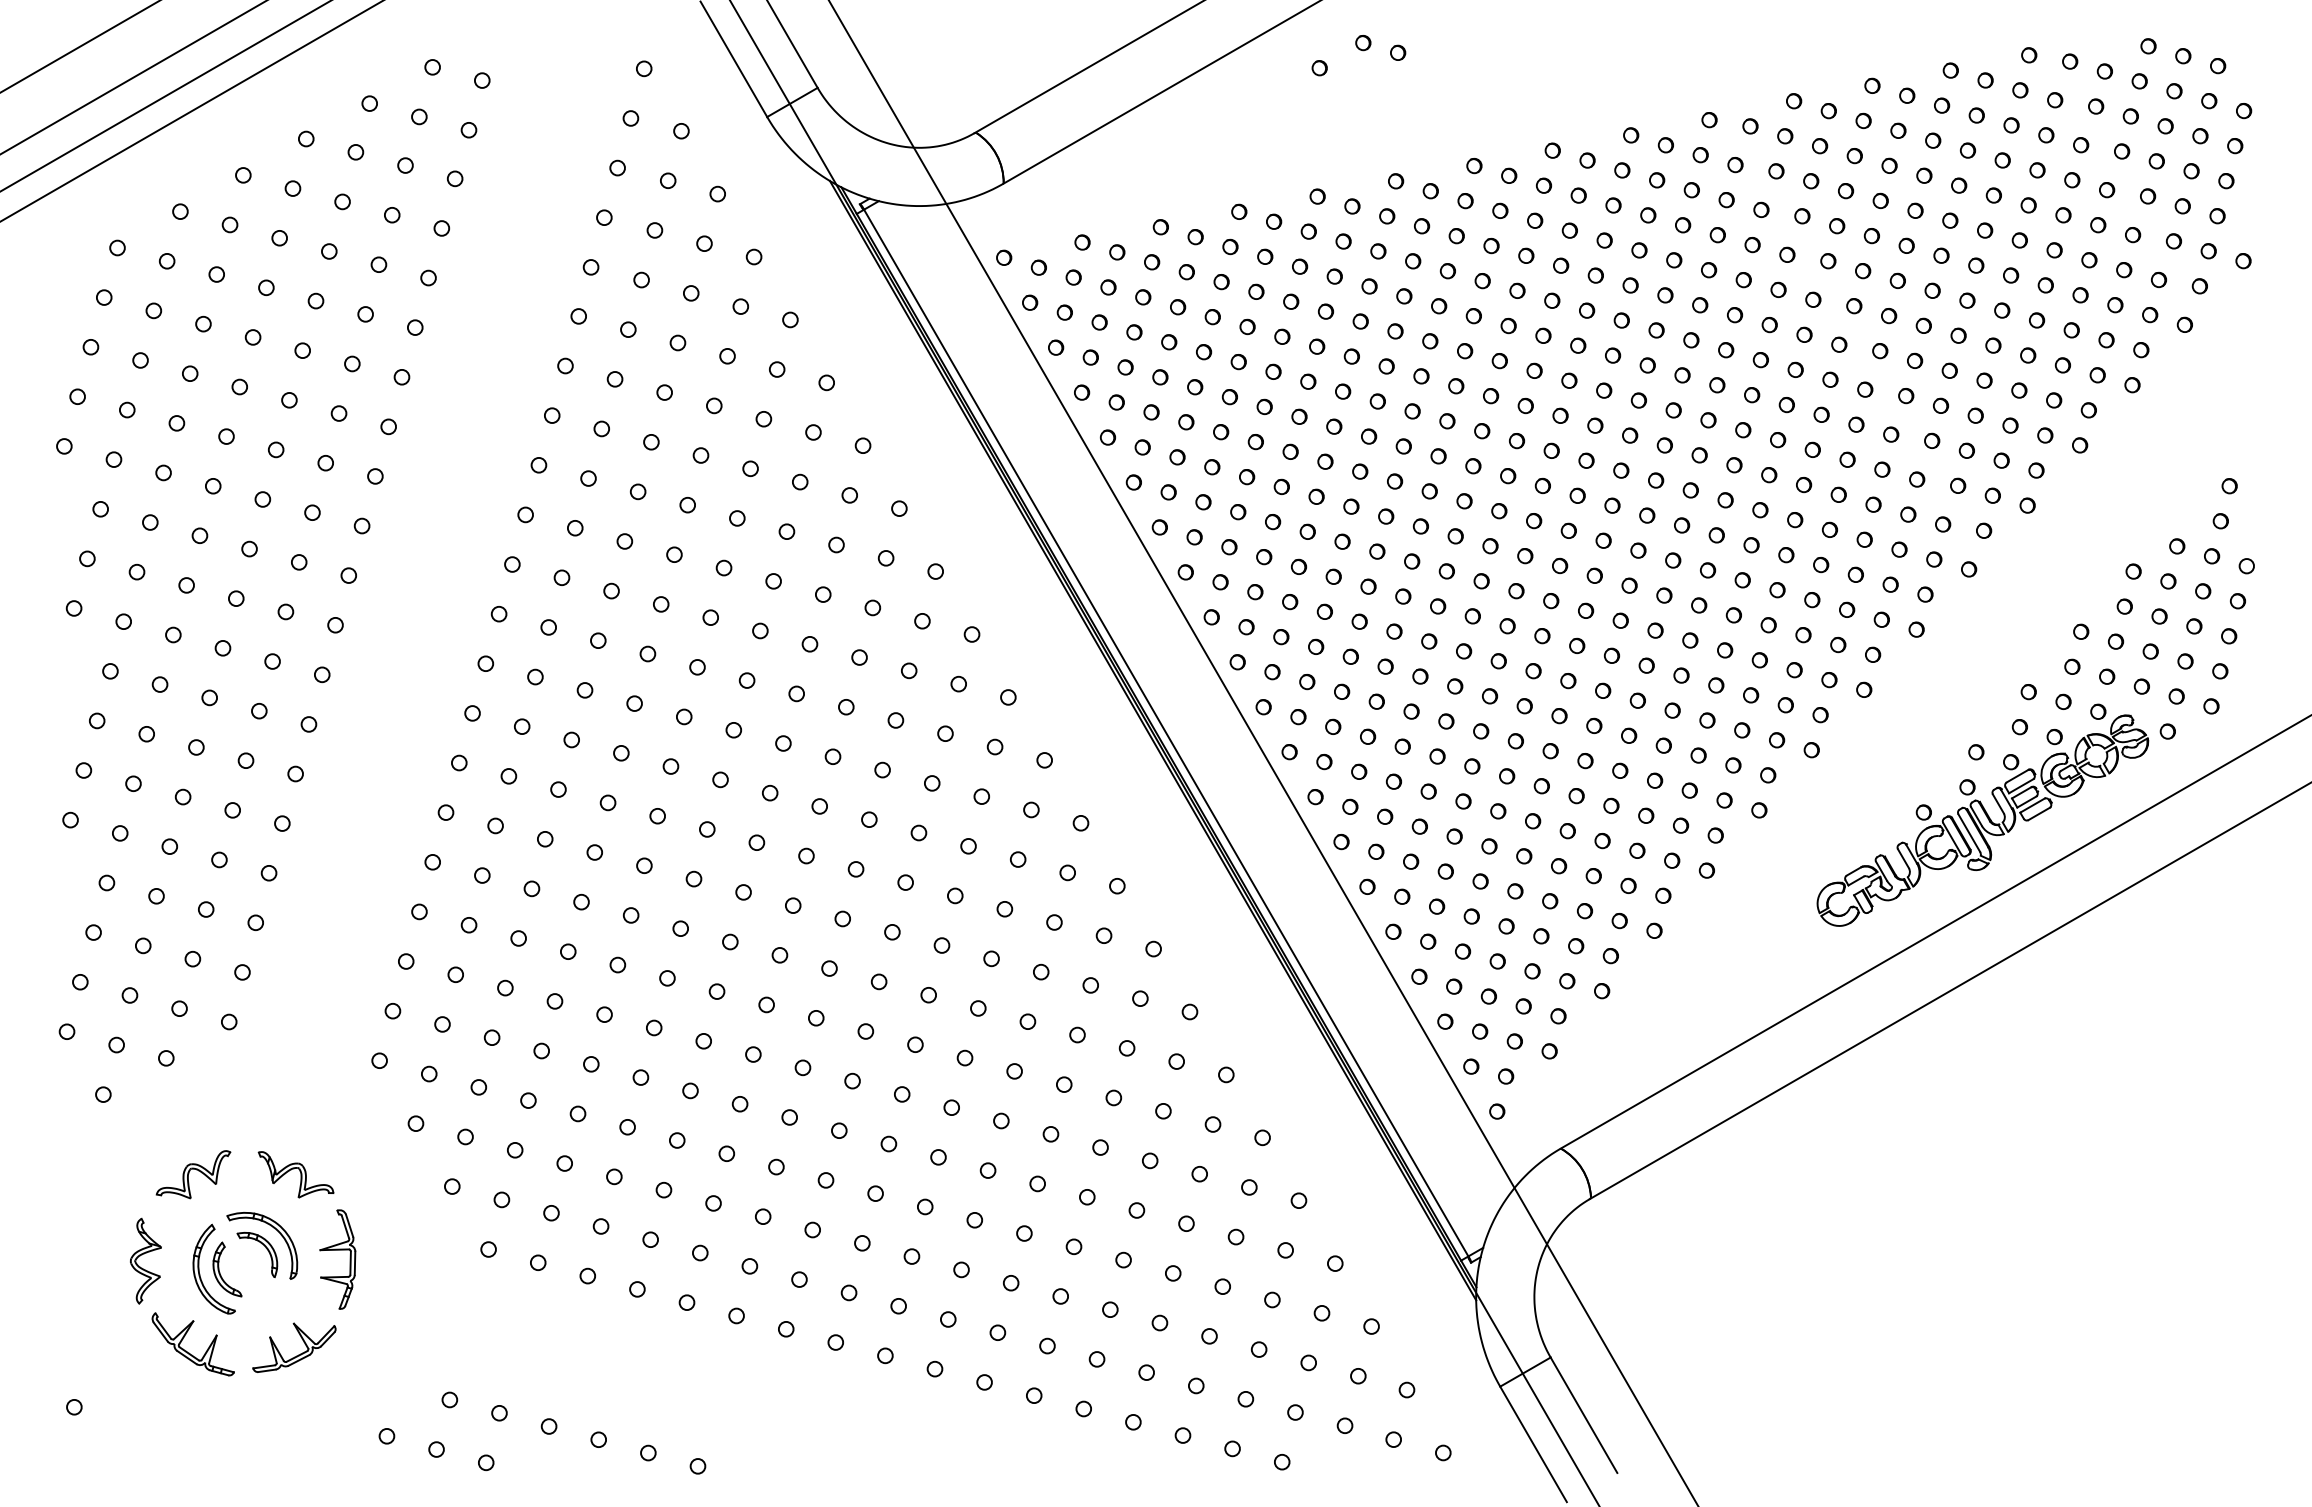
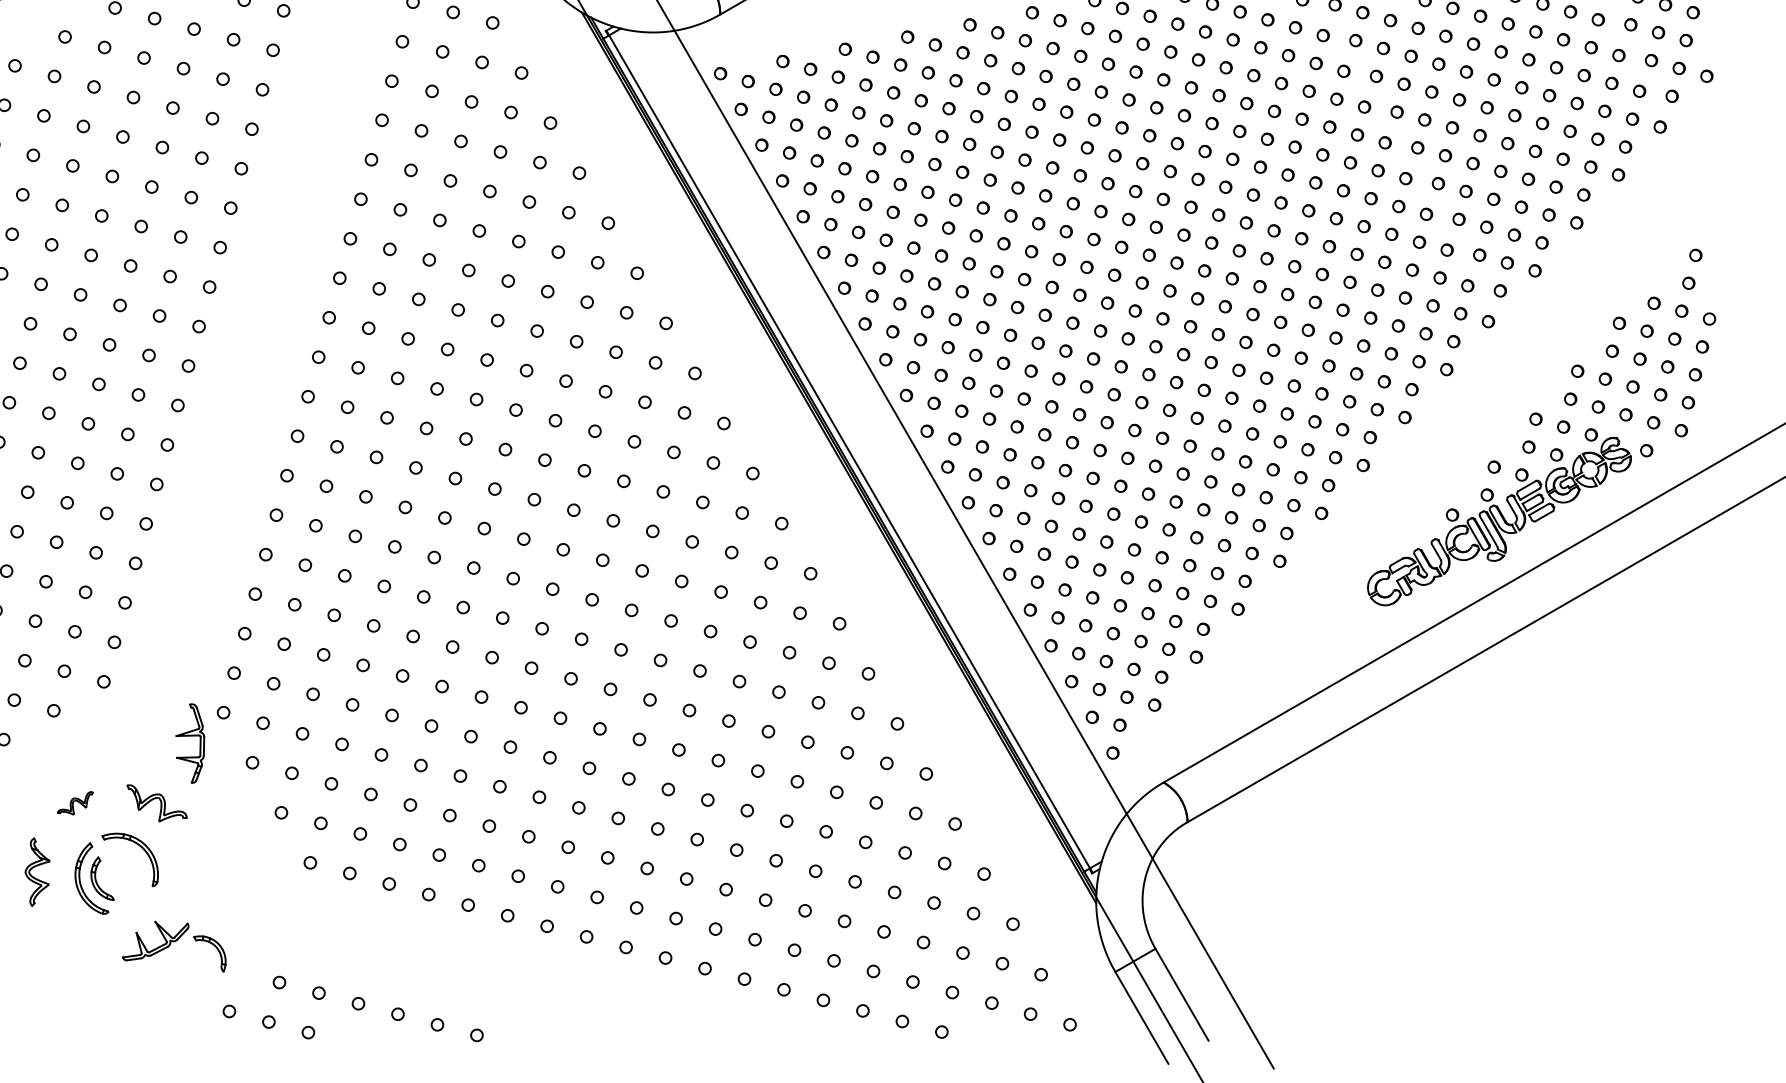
part: (193, 1174) -> (75, 803), size x0.6
part: (266, 1249) -> (217, 949), moved
part: (337, 1250) -> (190, 736), moved
part: (186, 1350) -> (69, 943), removed

